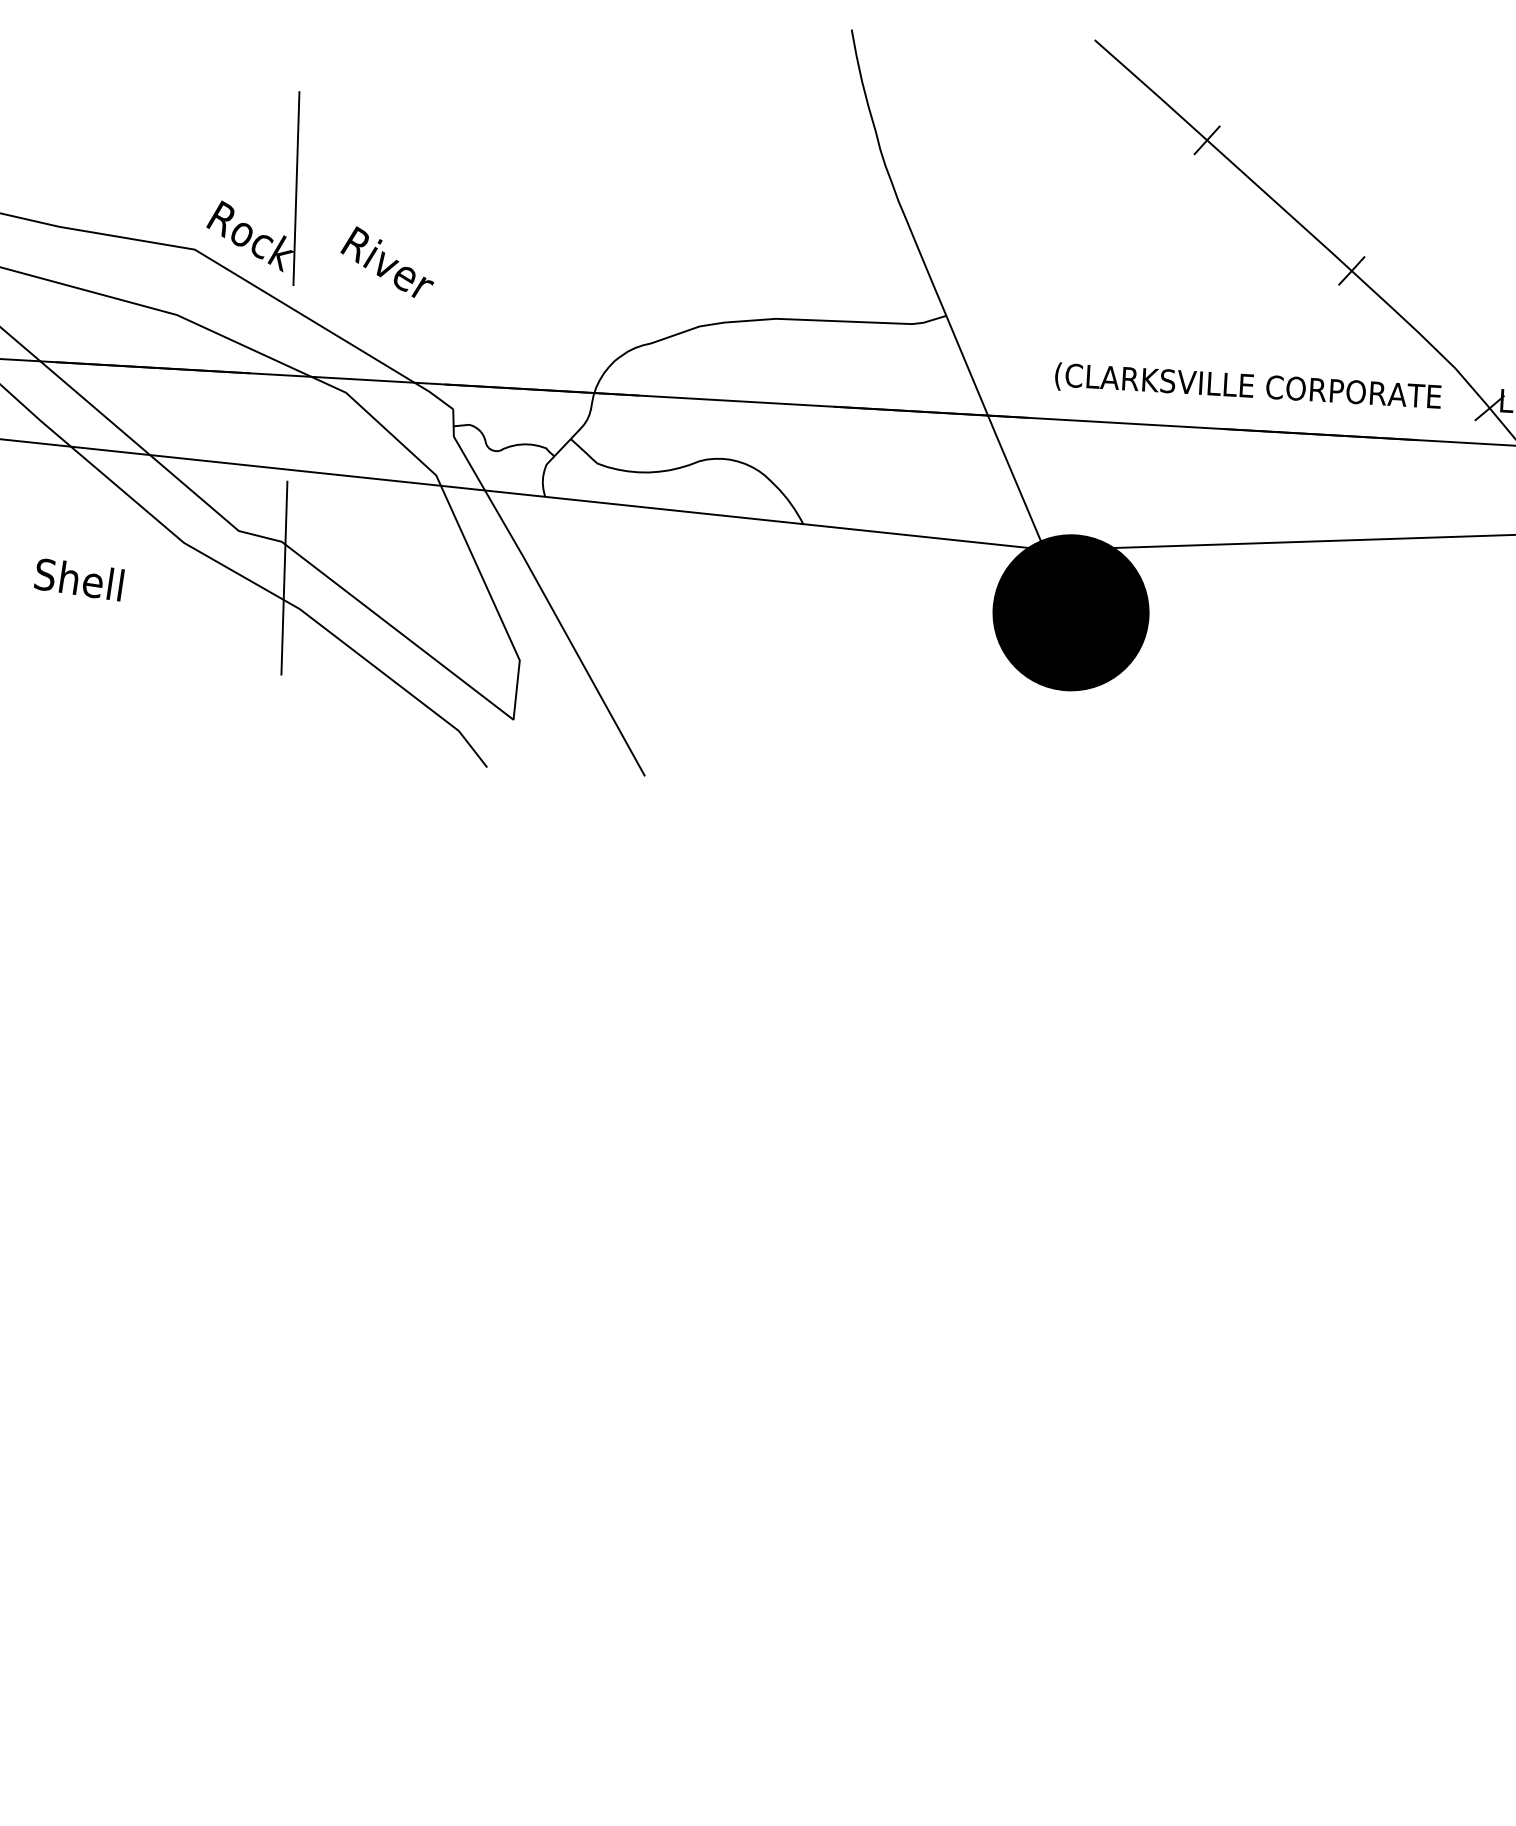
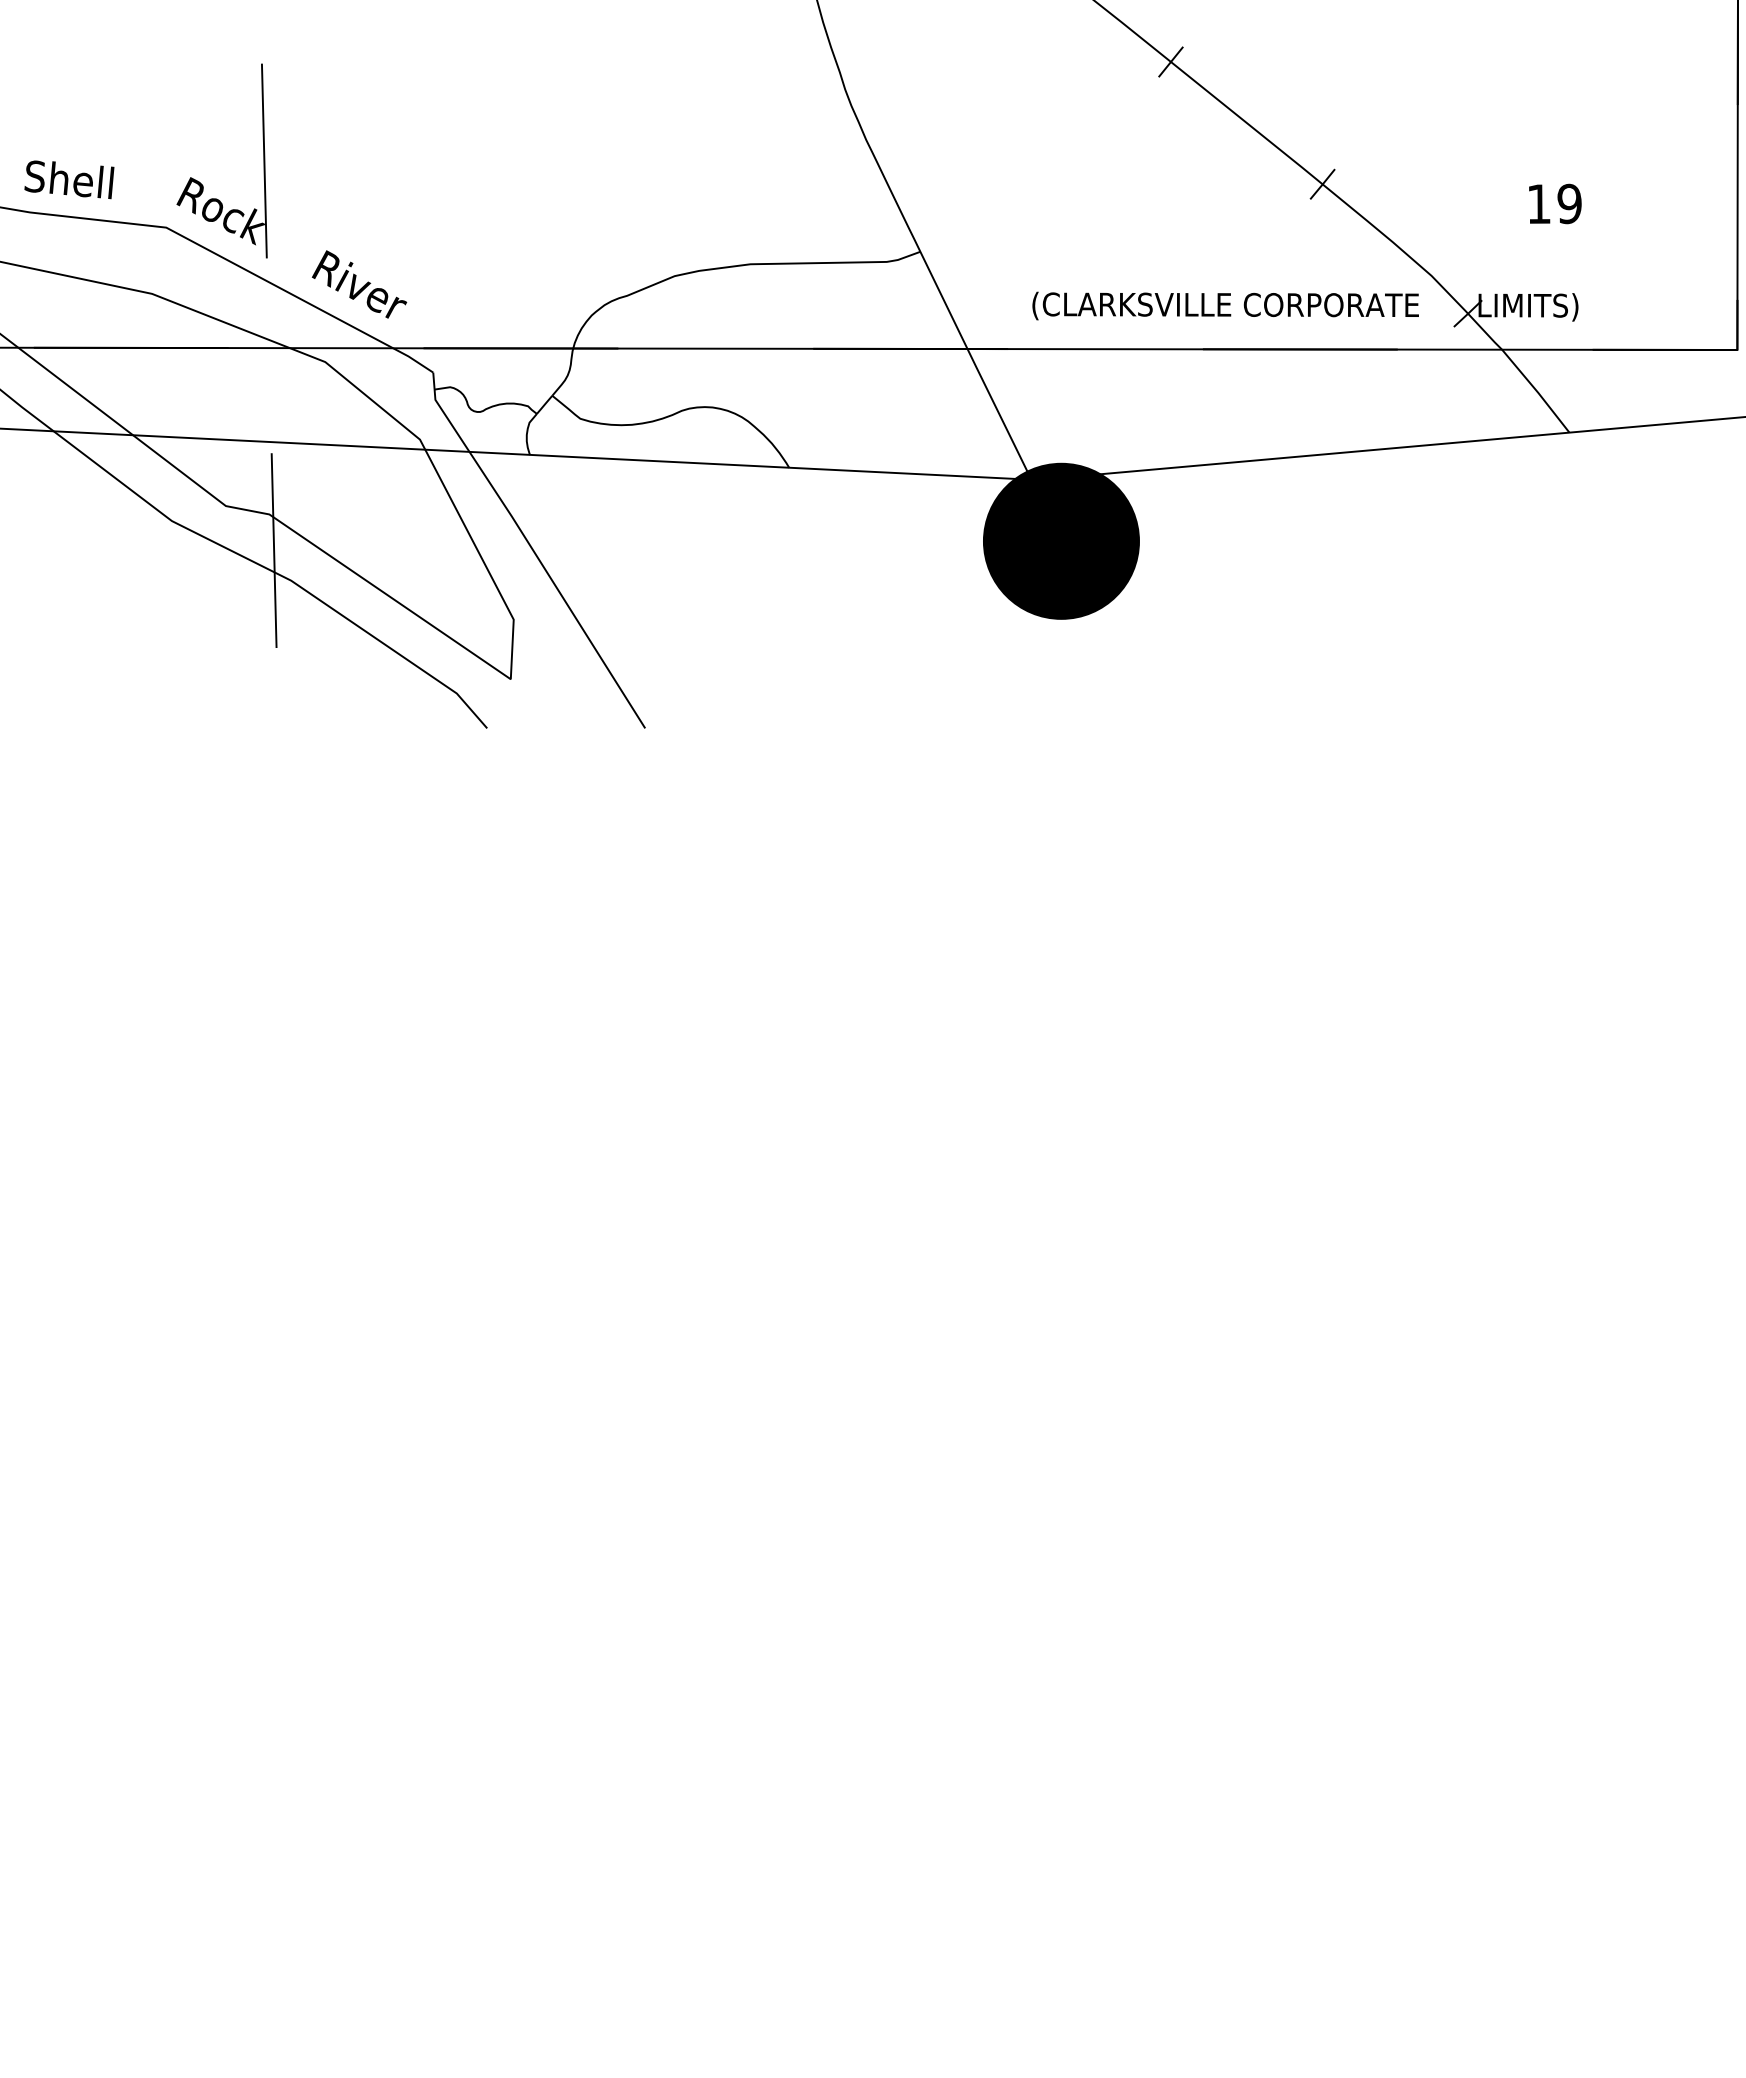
text: (387, 262) -> (359, 284), moved
text: (79, 579) -> (69, 179), moved

